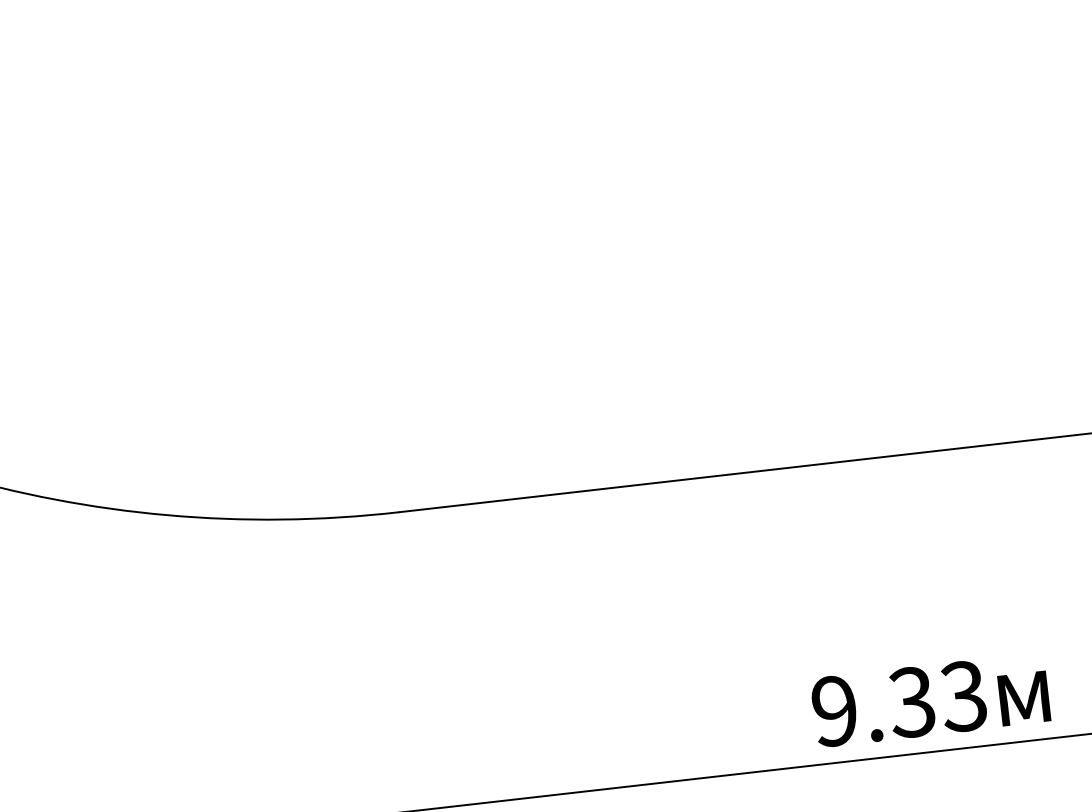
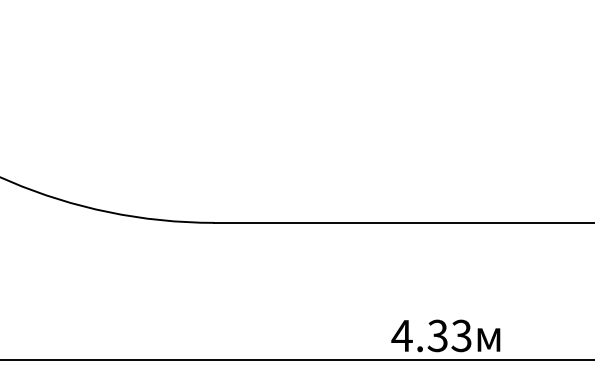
text: (833, 710) -> (401, 335), 9.33 -> 4.33

